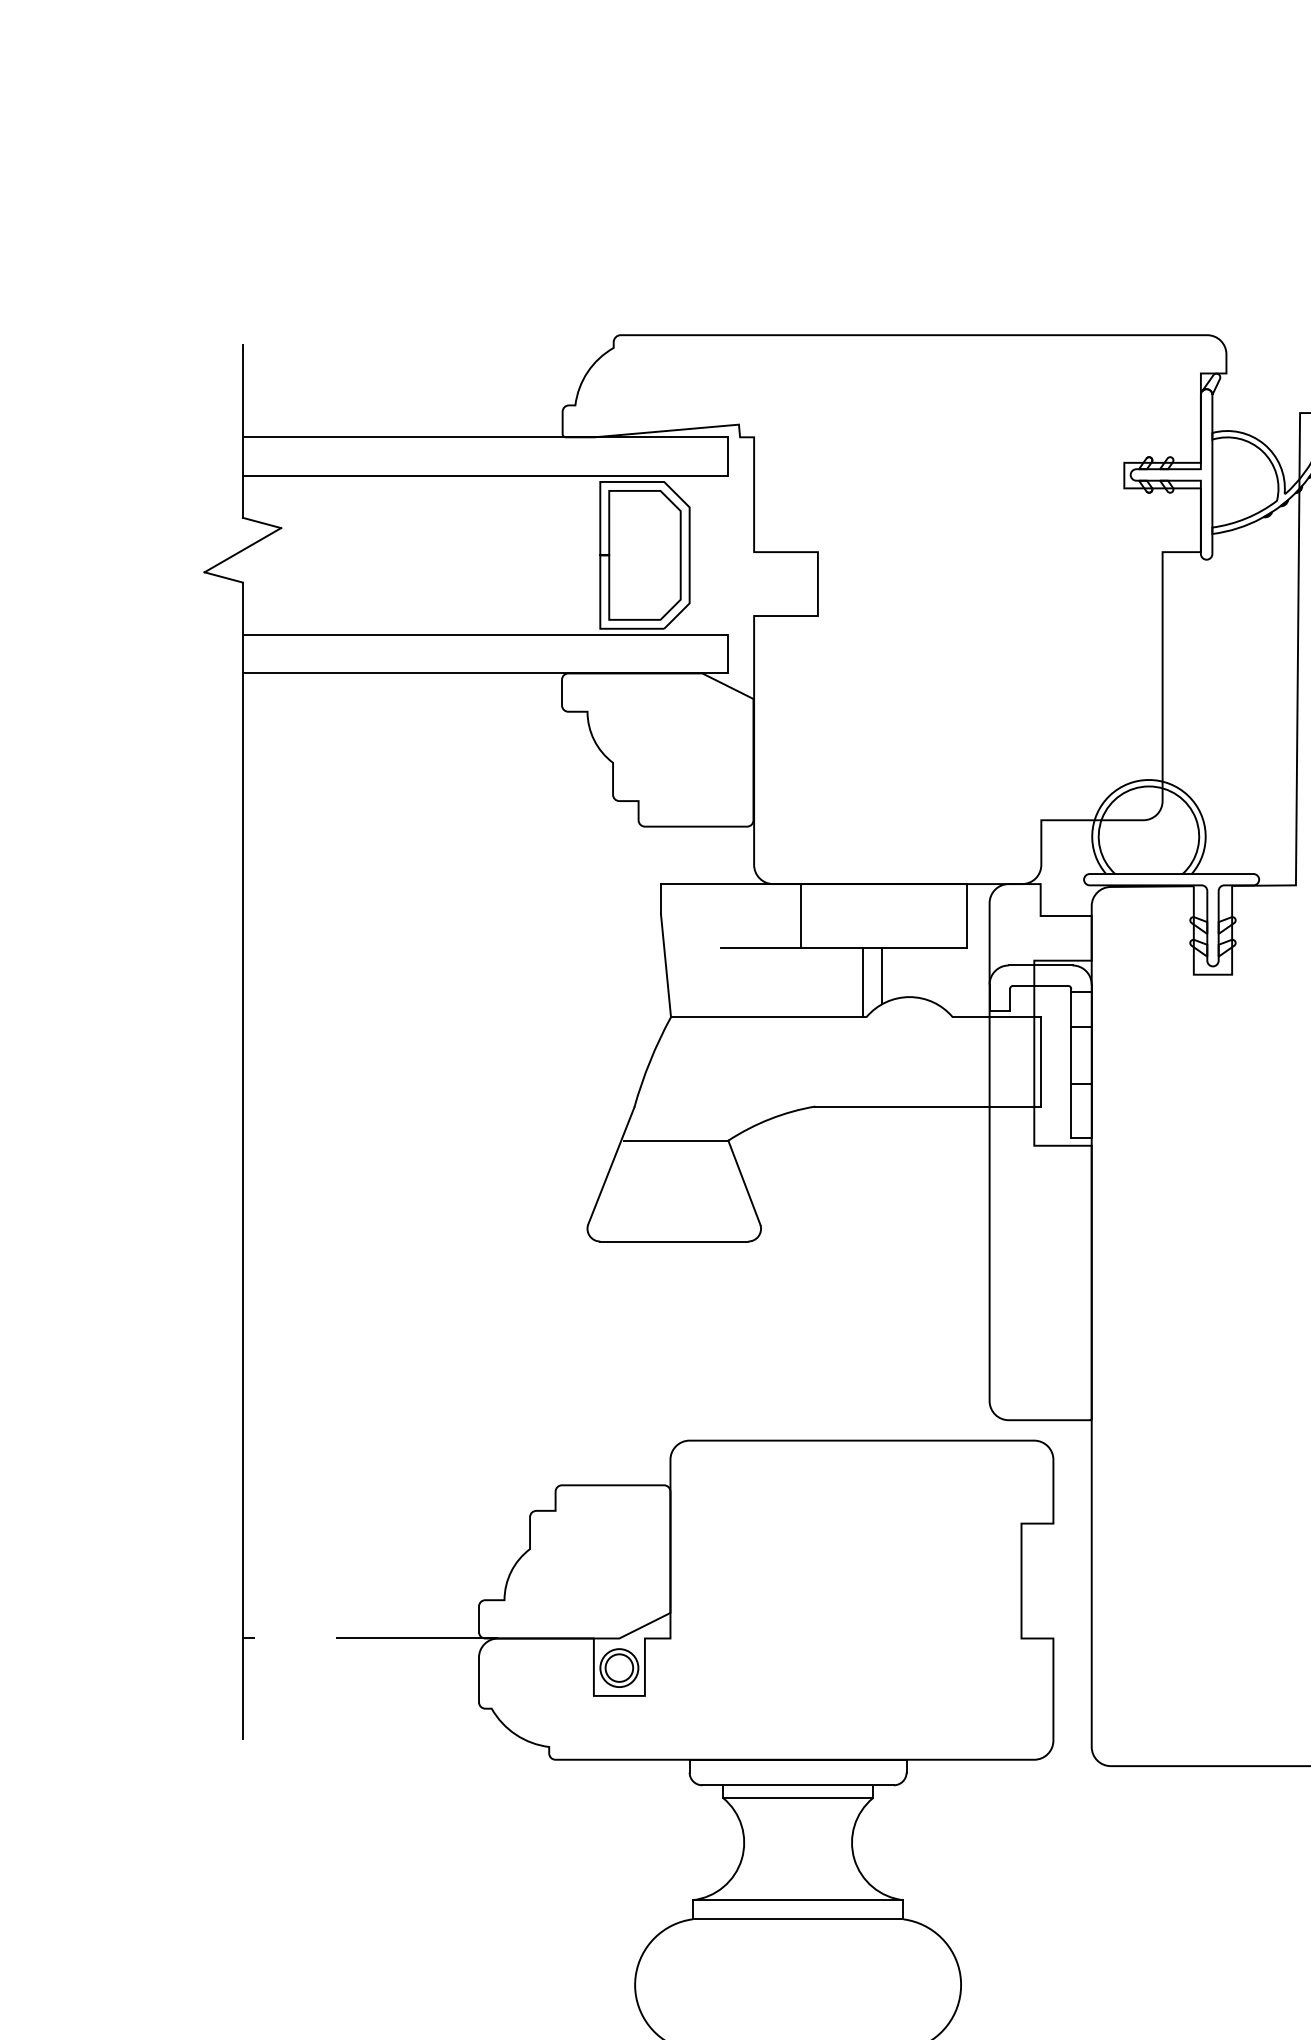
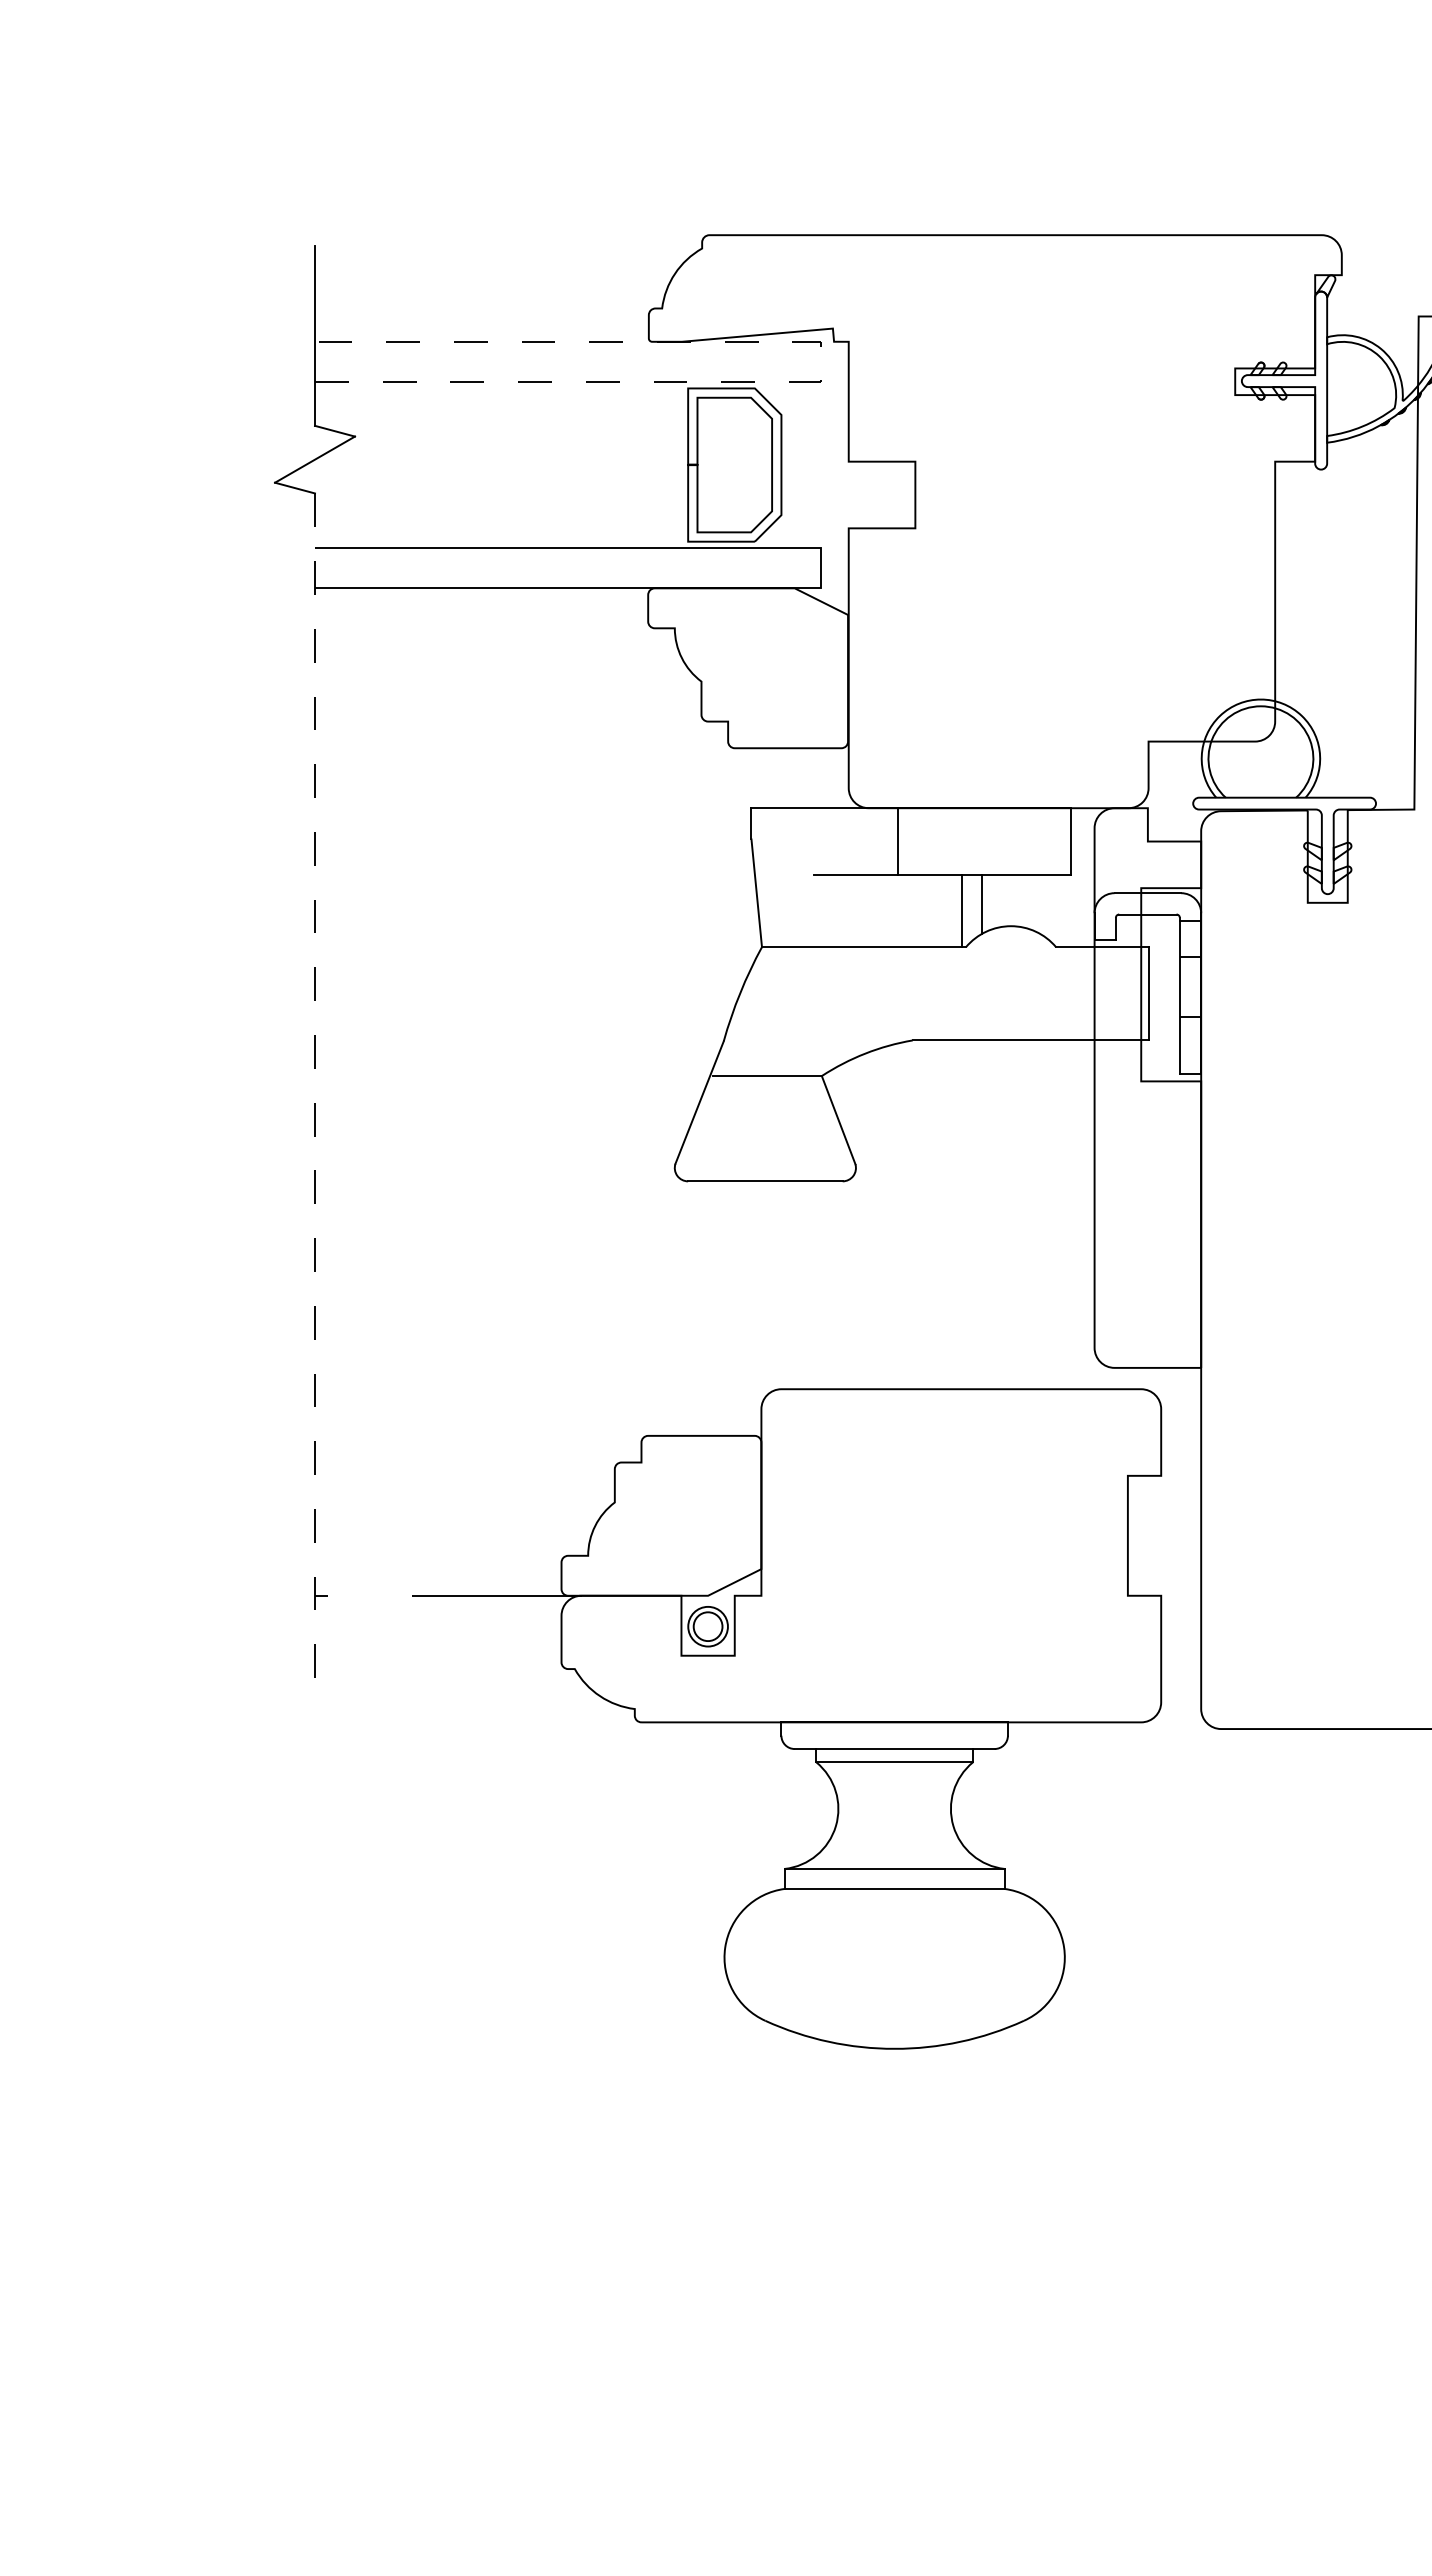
line: (728, 456) -> (821, 361), solid -> dashed
line: (243, 1161) -> (315, 1097), solid -> dashed

